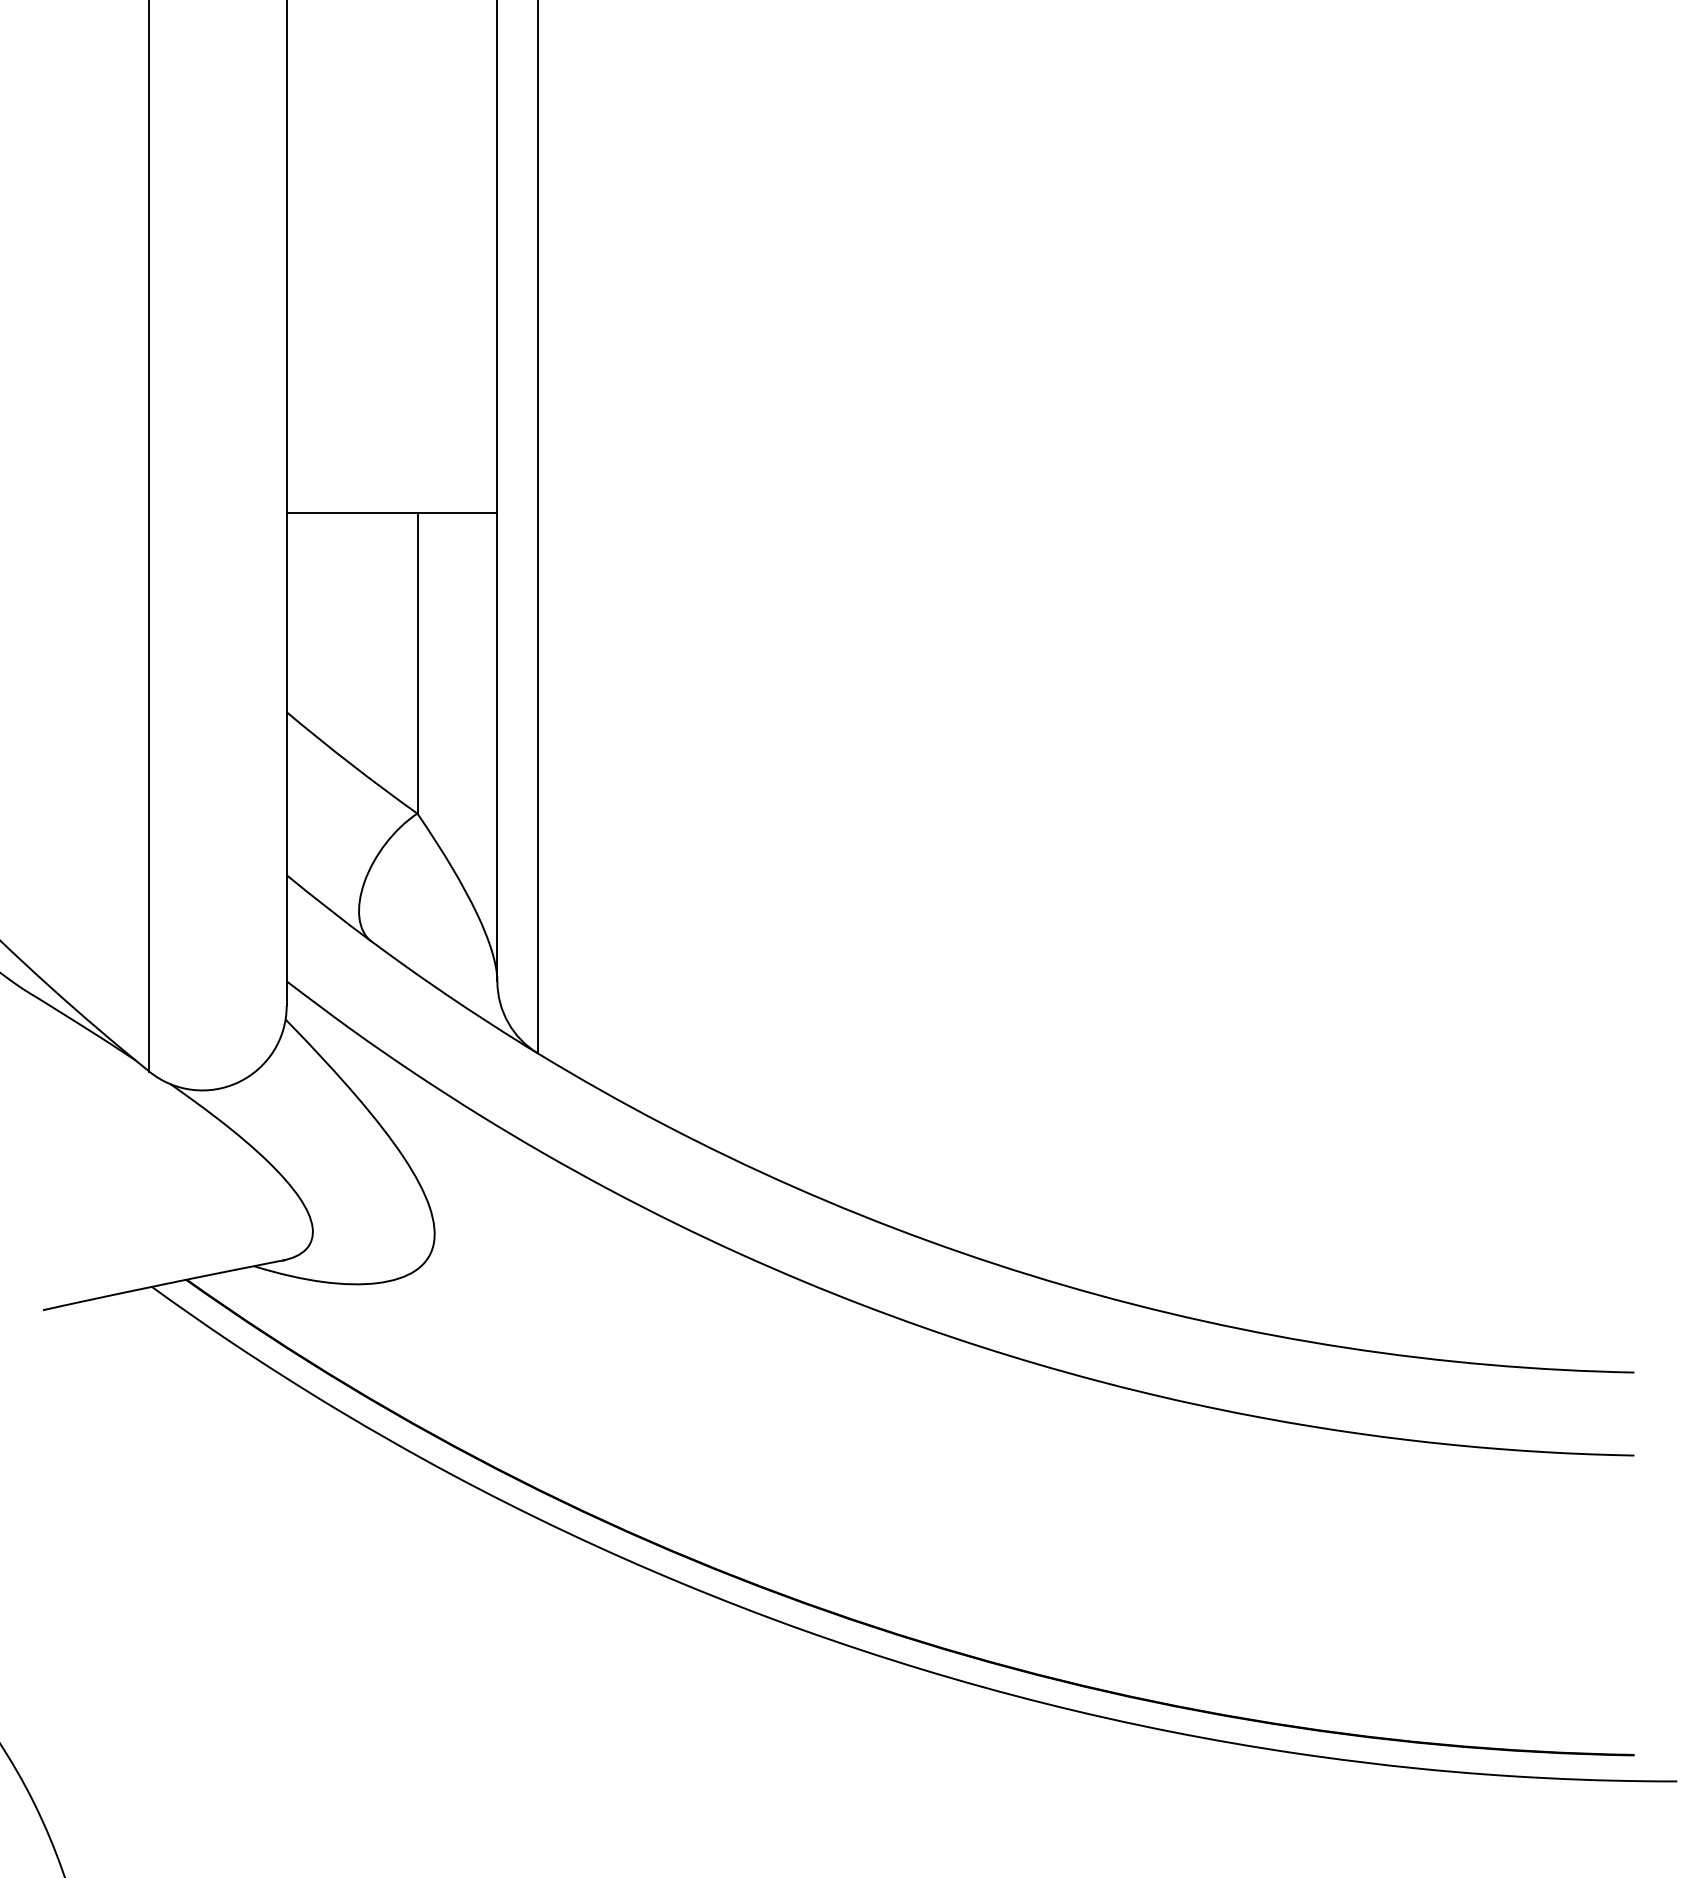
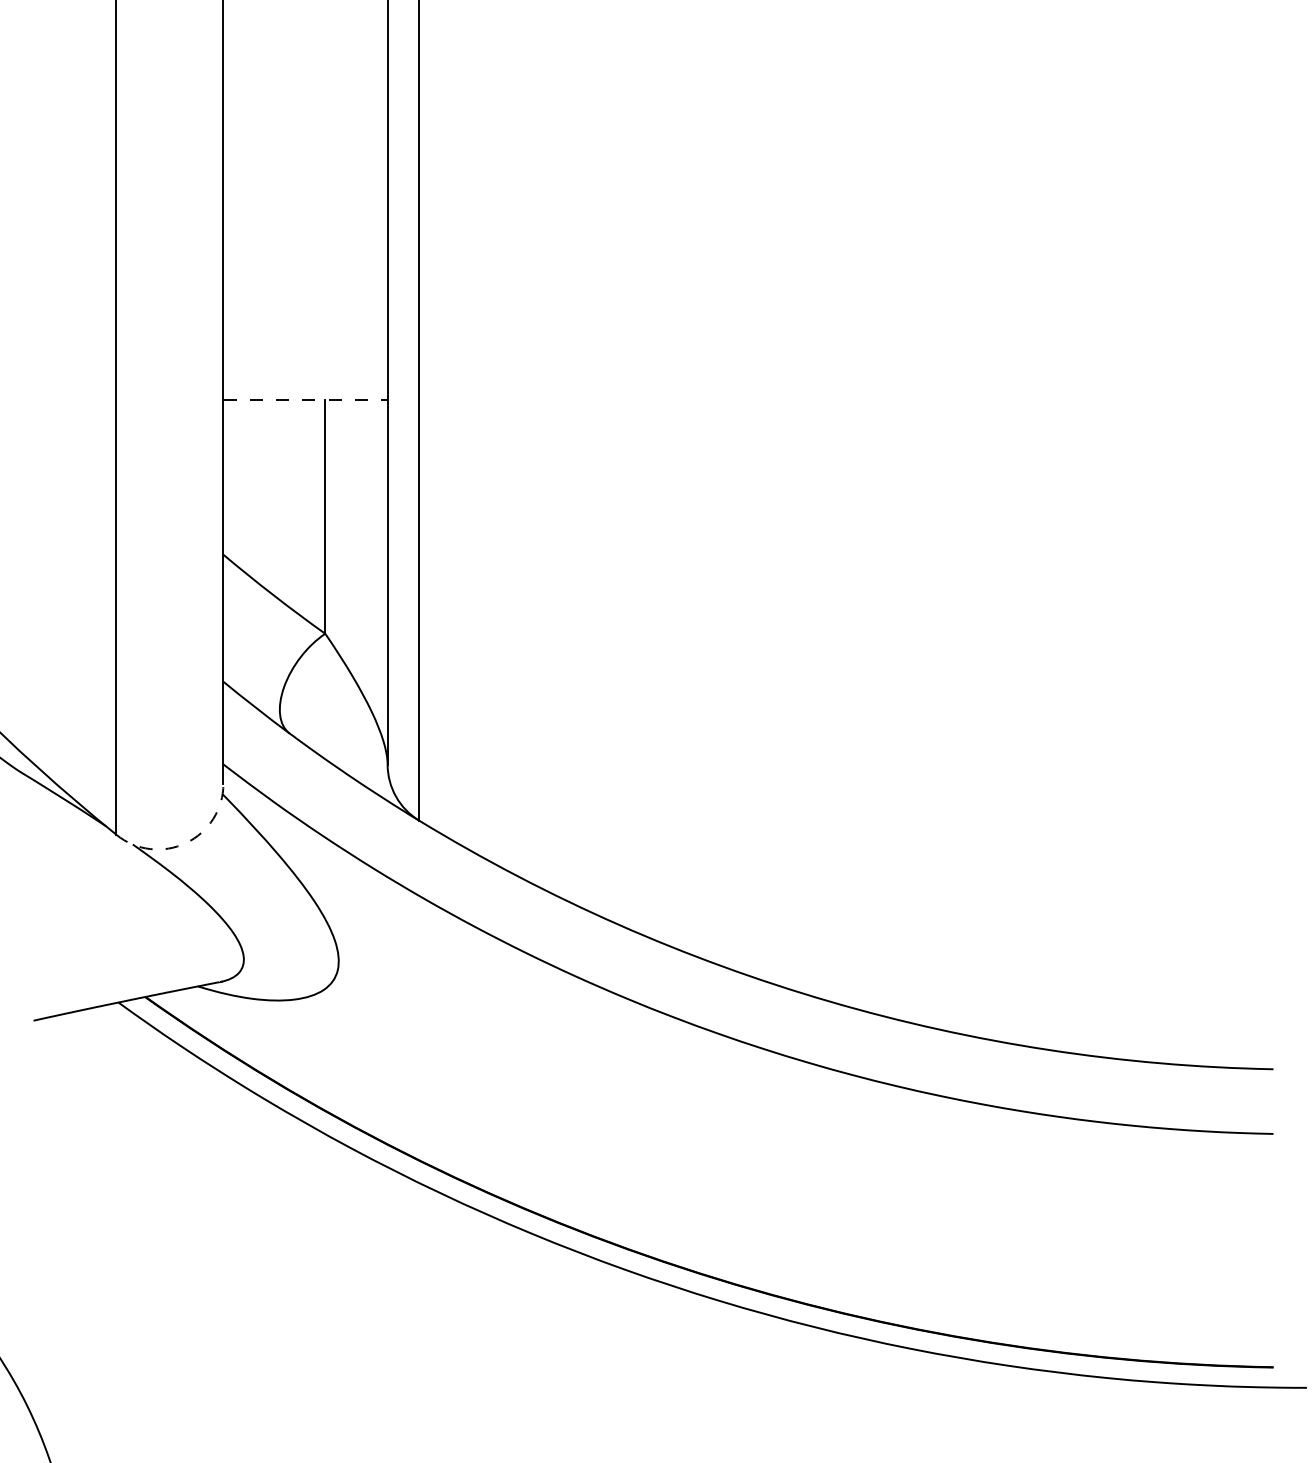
line: (392, 513) -> (305, 399), solid -> dashed
arc: (238, 1082) -> (185, 843), solid -> dashed

